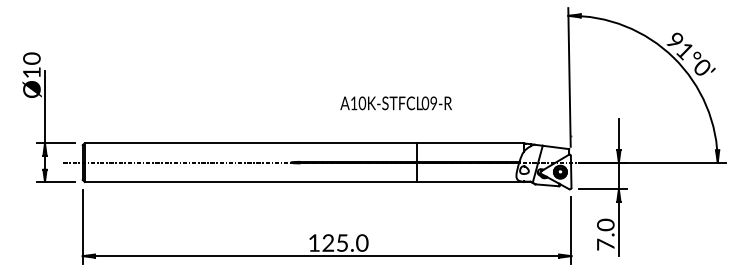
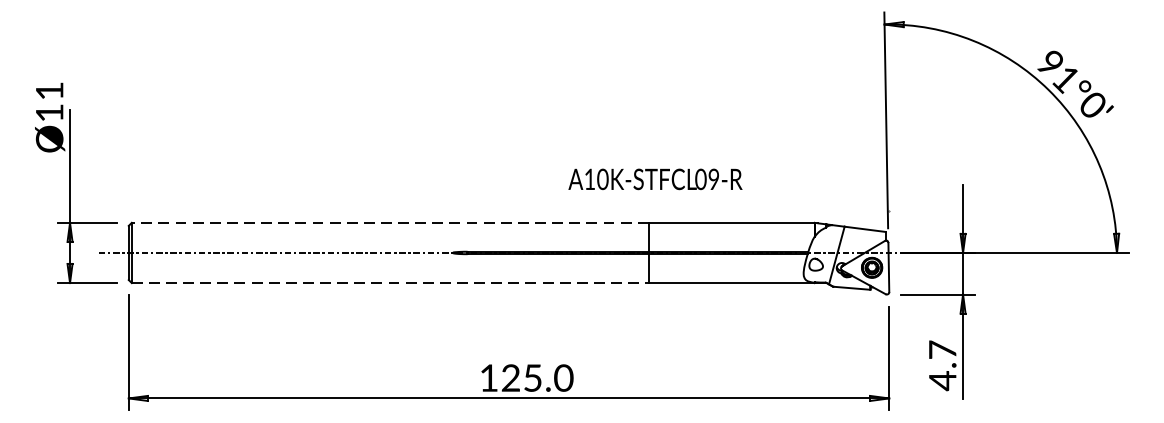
text: (31, 58) -> (49, 90), Ø10 -> Ø11
text: (395, 103) -> (654, 179), moved
line: (250, 143) -> (389, 223), solid -> dashed
line: (251, 181) -> (391, 282), solid -> dashed
text: (605, 234) -> (942, 364), 7.0 -> 4.7

